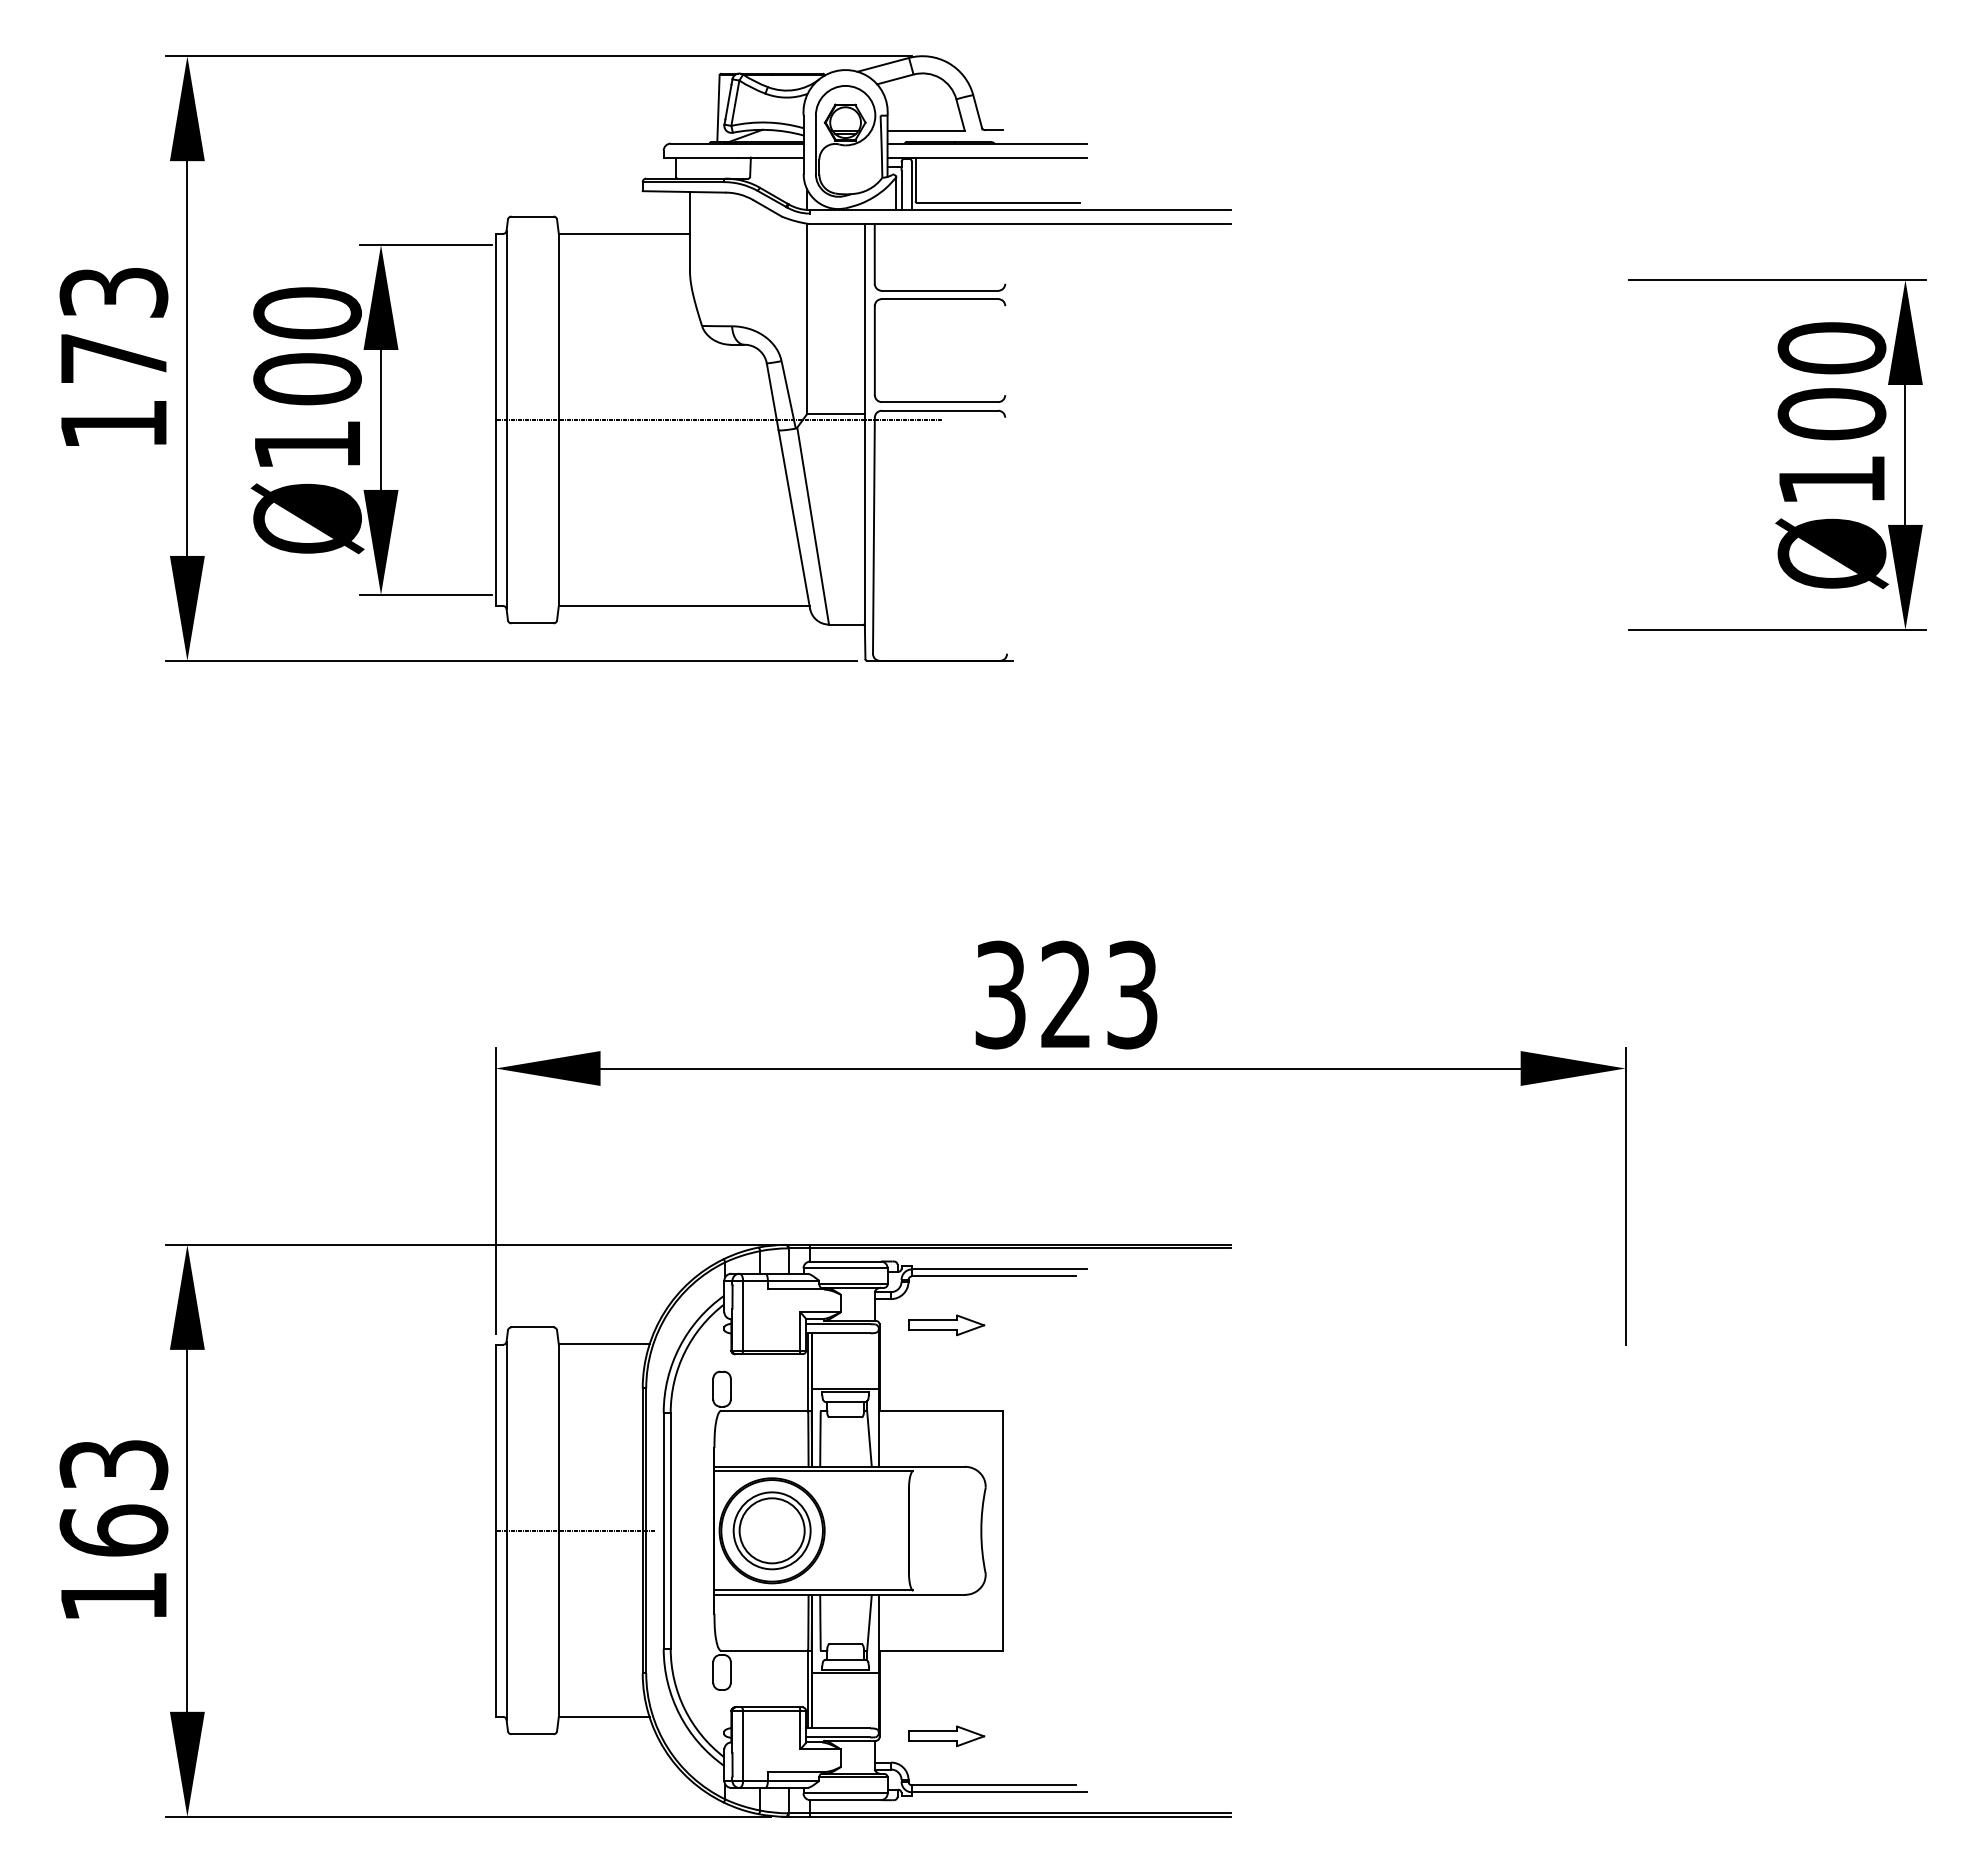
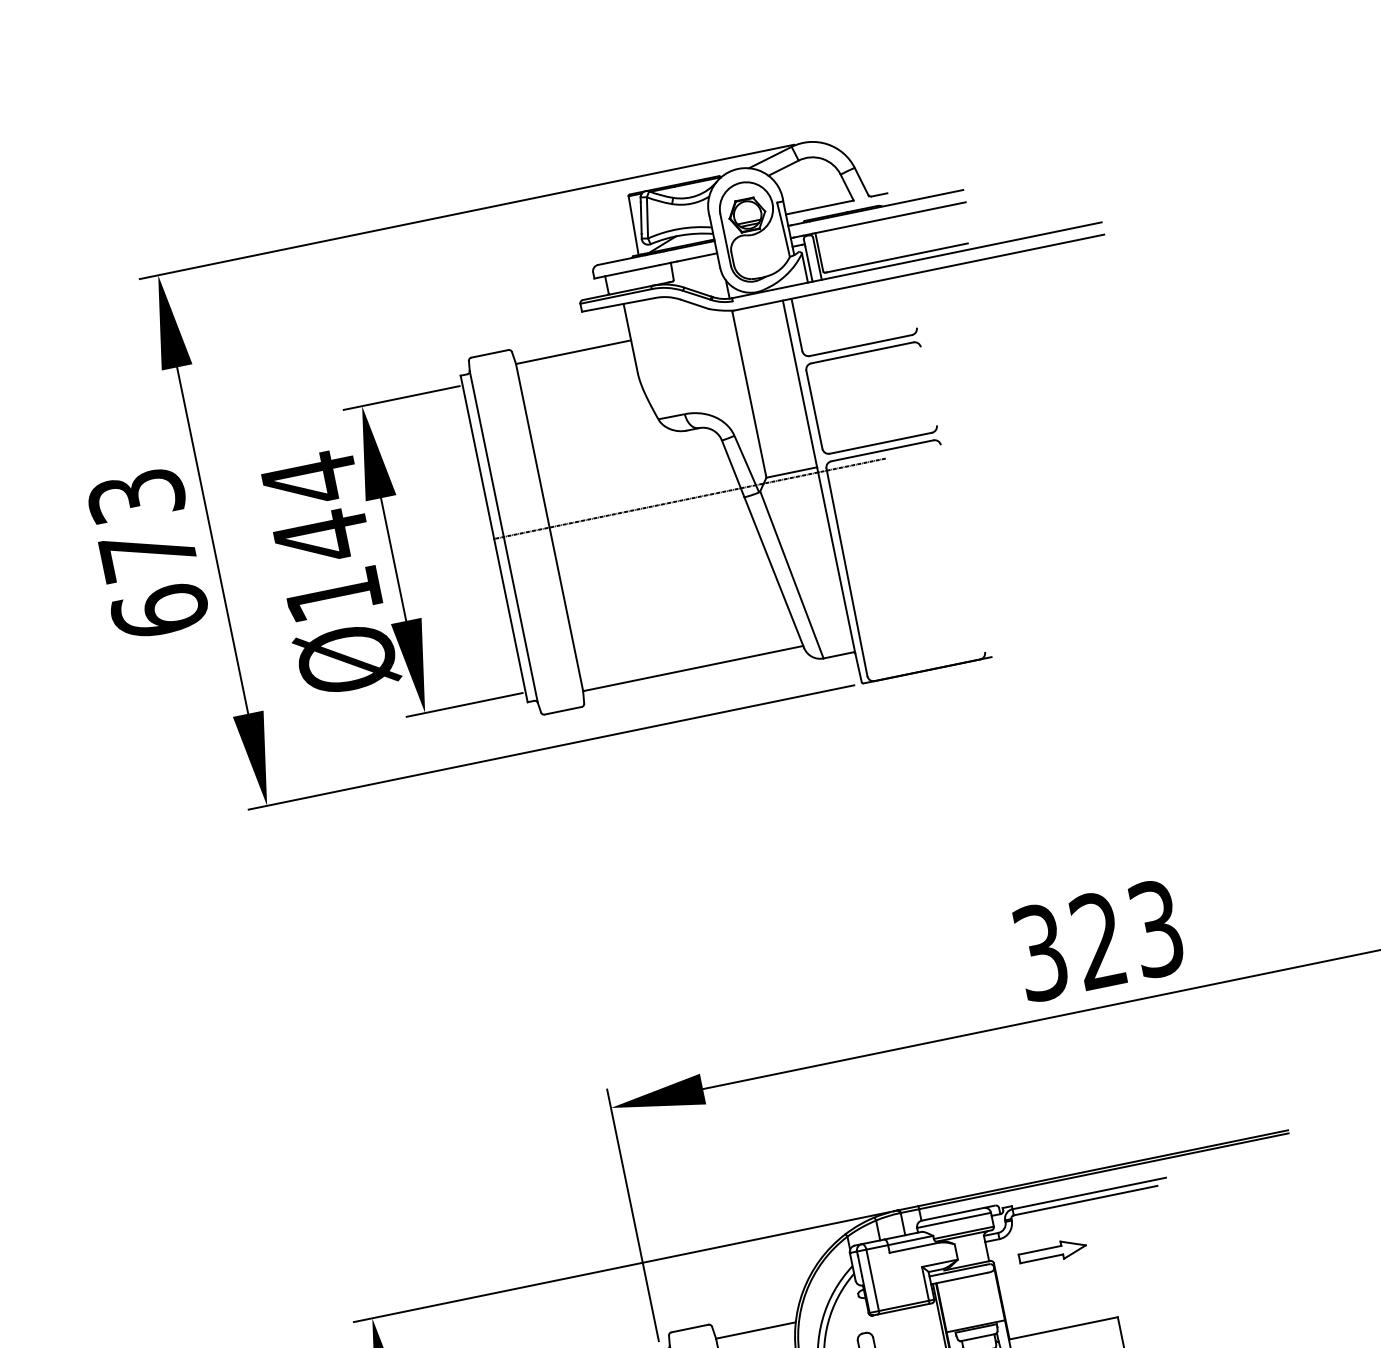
text: (307, 346) -> (315, 508), Ø100 -> Ø144
text: (113, 424) -> (159, 611), 173 -> 673

